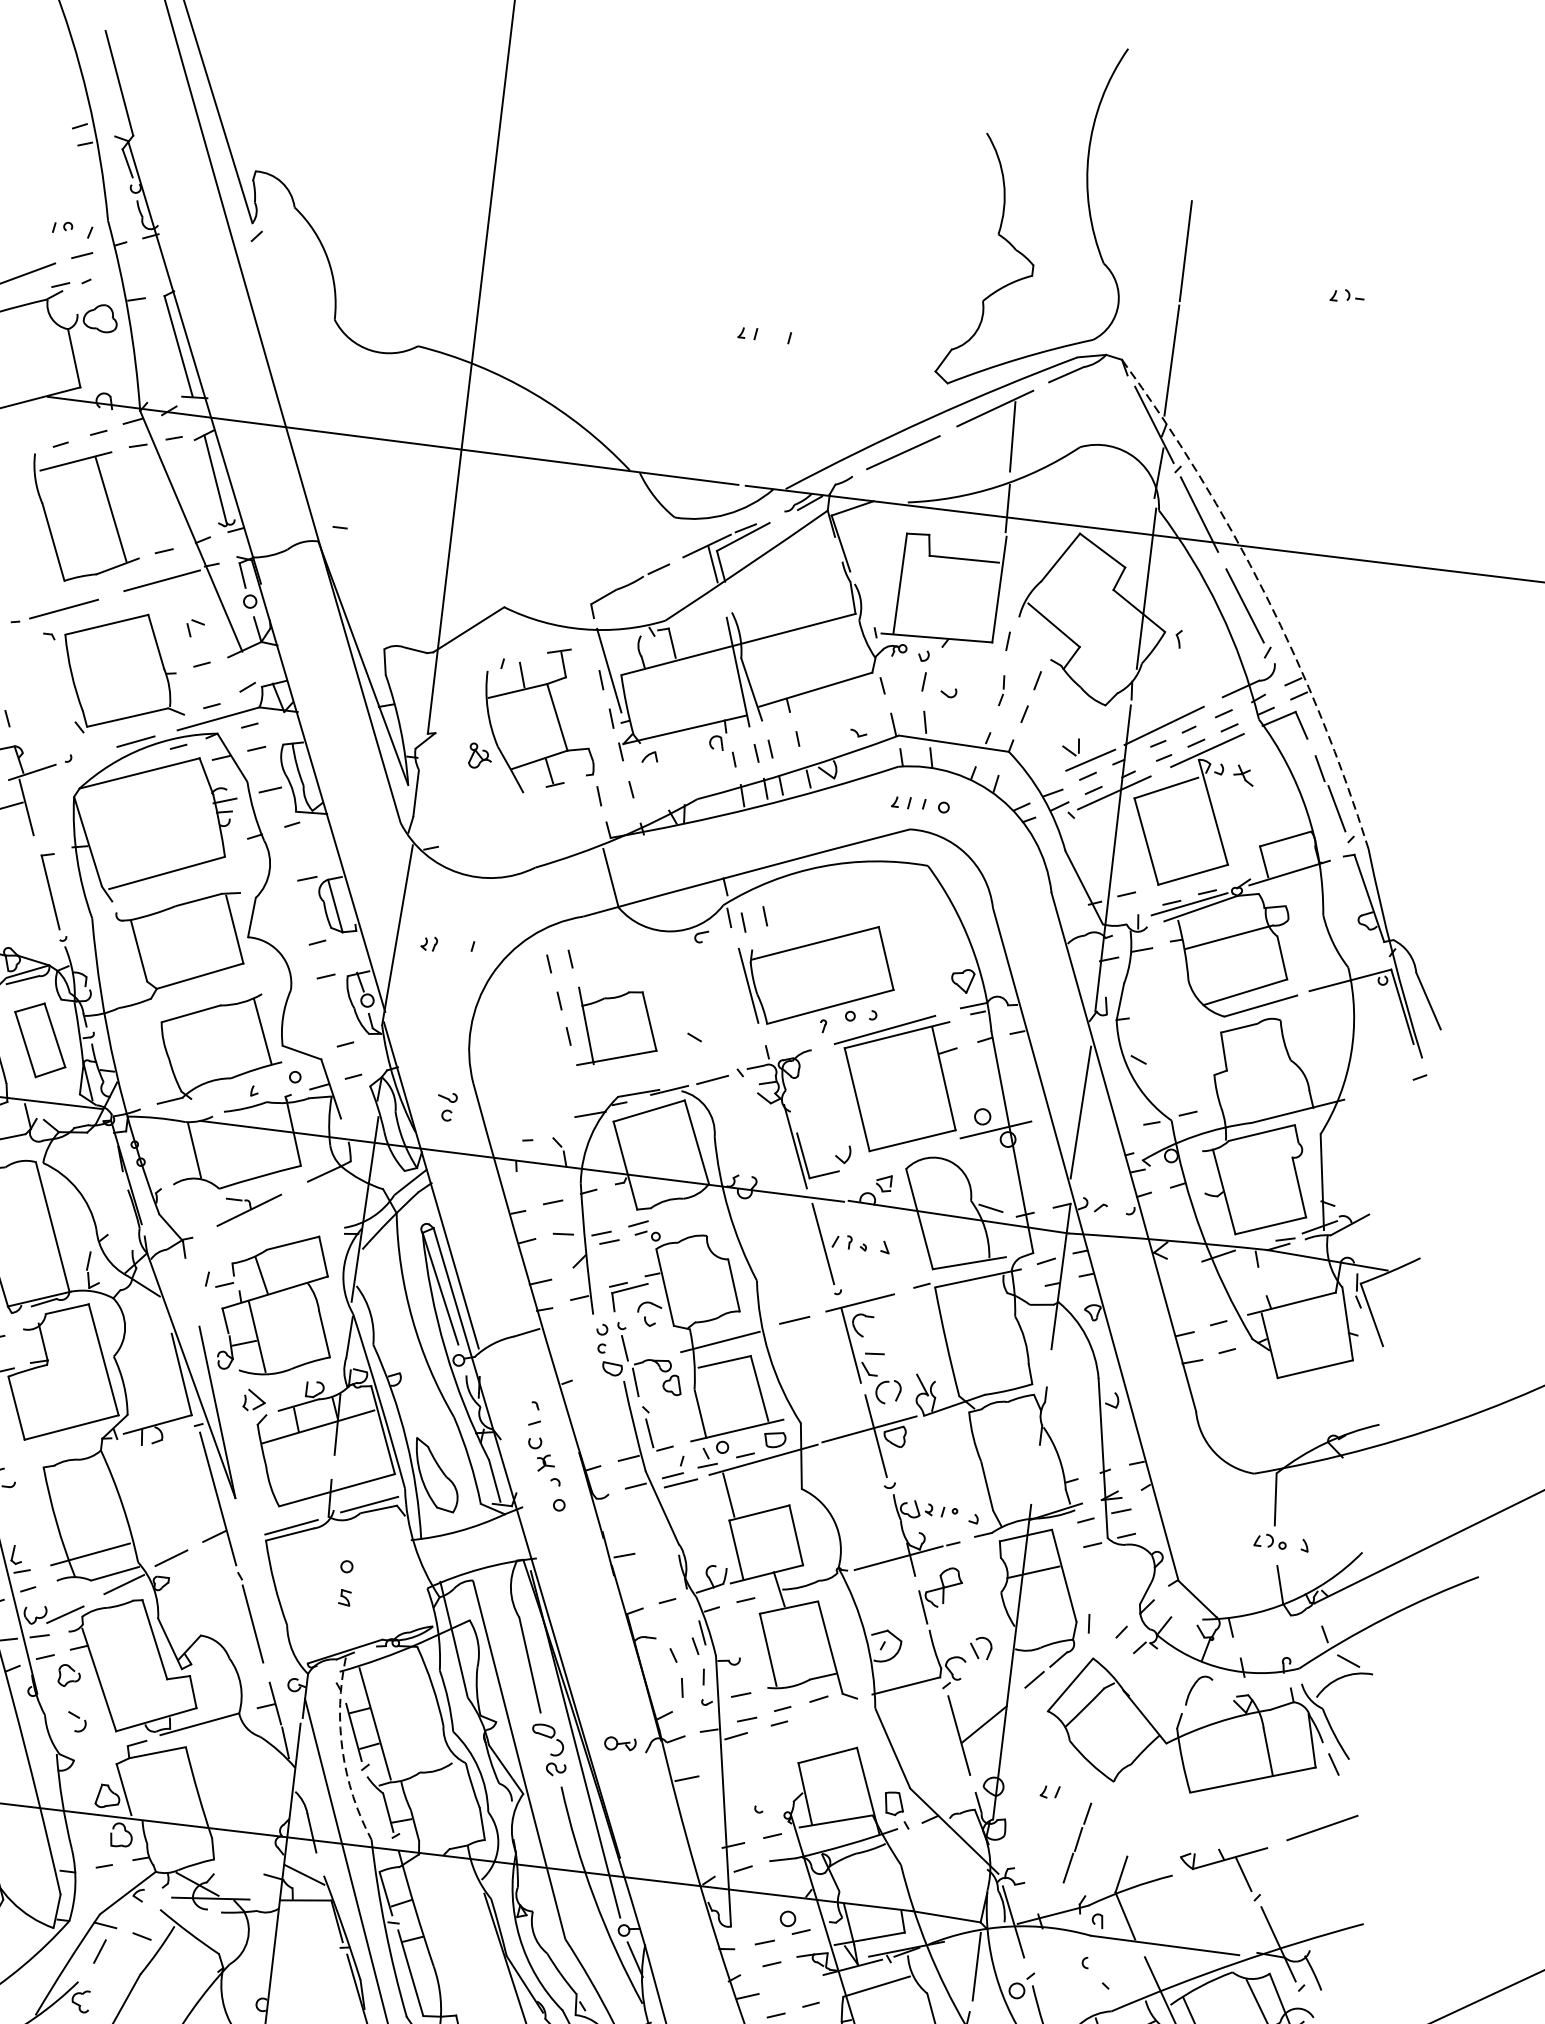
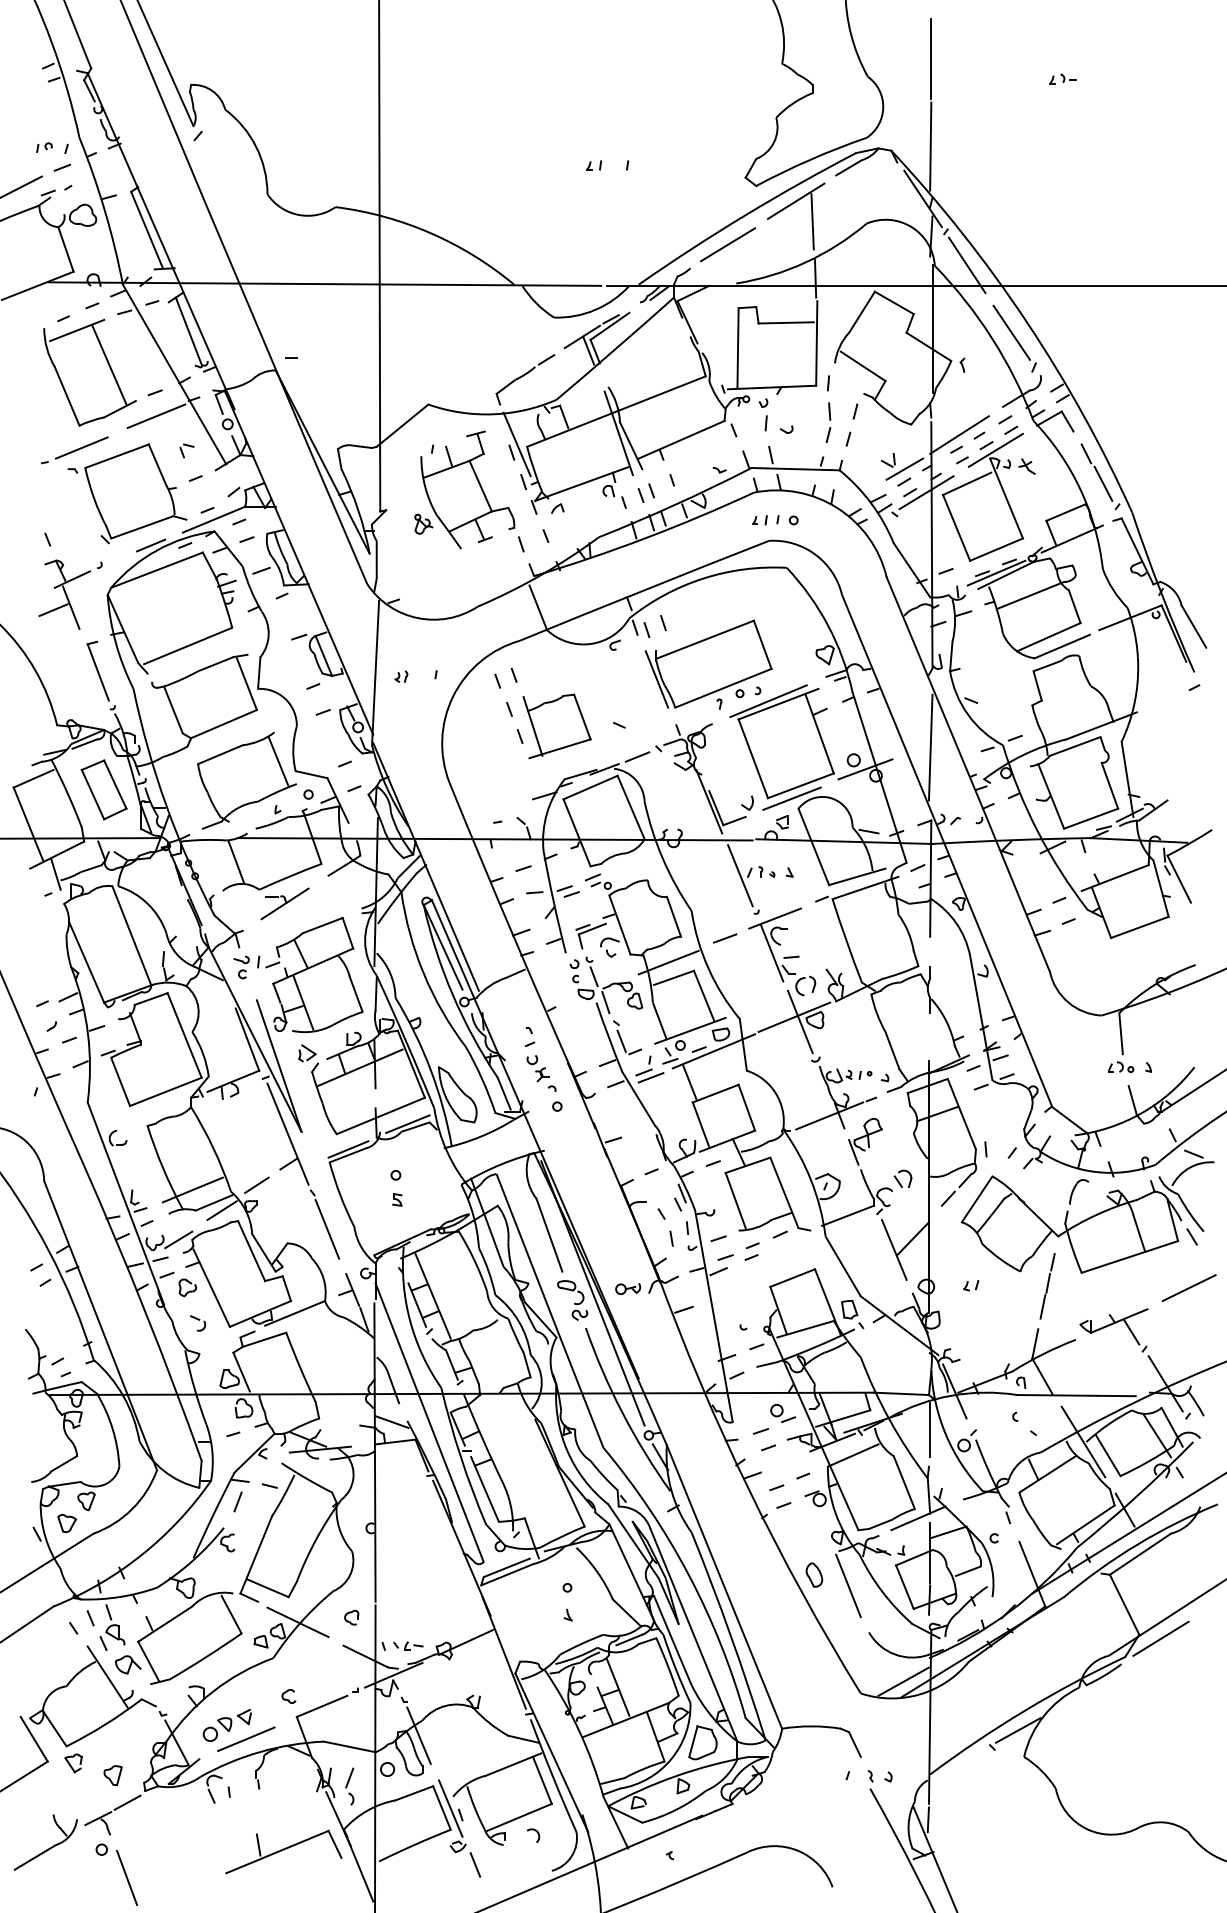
arc: (1265, 593) -> (1026, 321), dashed -> solid
part: (1002, 690) -> (828, 422), size x1.67
part: (446, 1106) -> (241, 967), moved
line: (898, 1155) -> (791, 798), added
arc: (343, 1750) -> (410, 1320), dashed -> solid
line: (1077, 1843) -> (1047, 1286), moved

